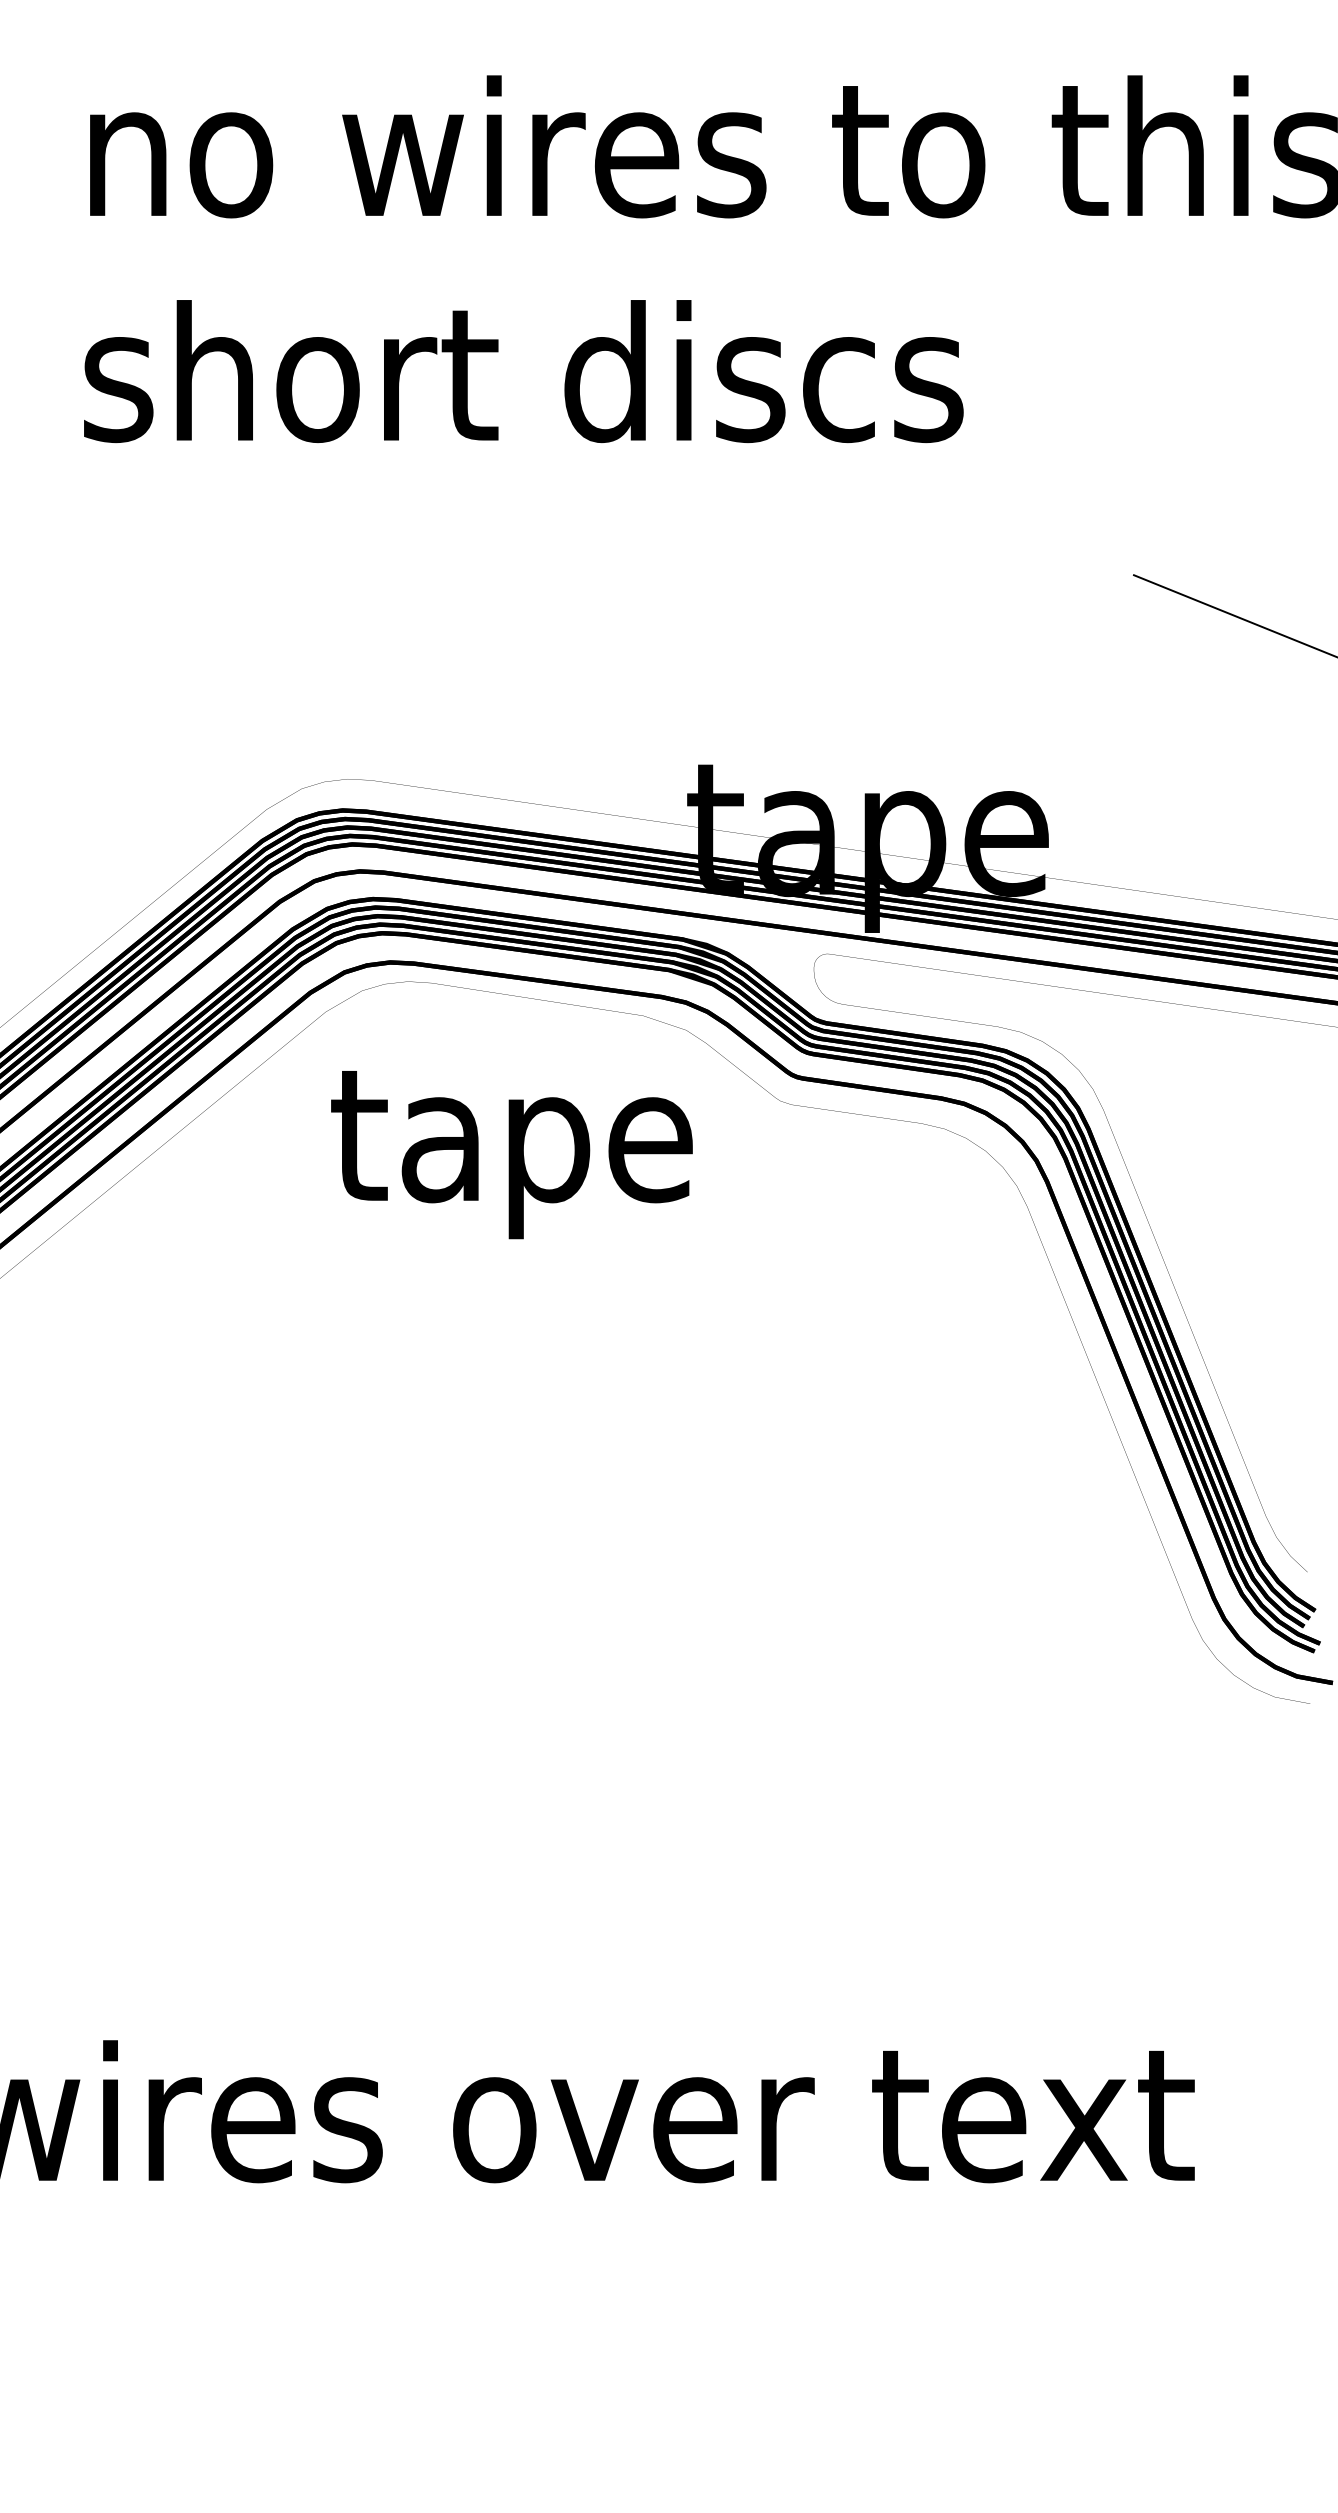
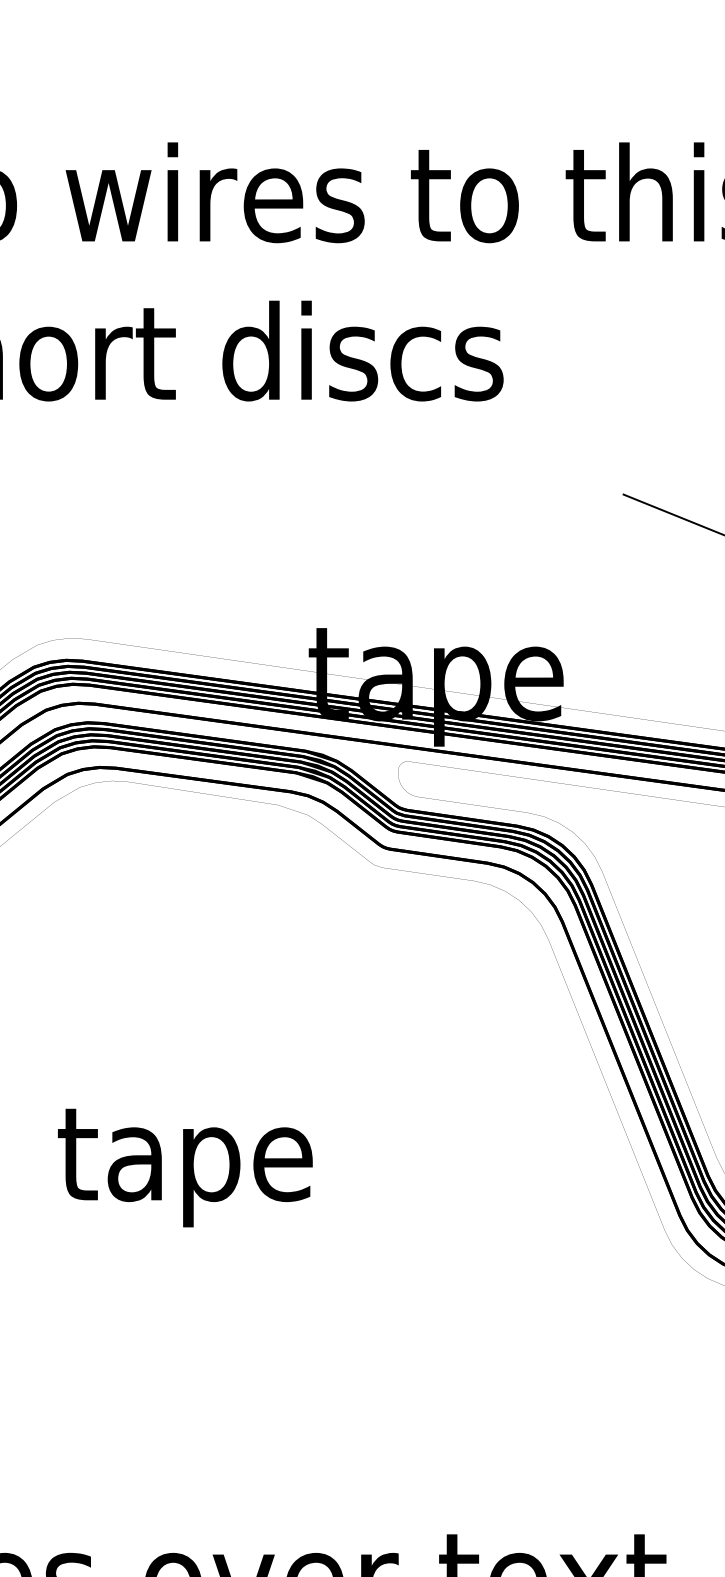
text: (511, 1155) -> (185, 1168), moved

